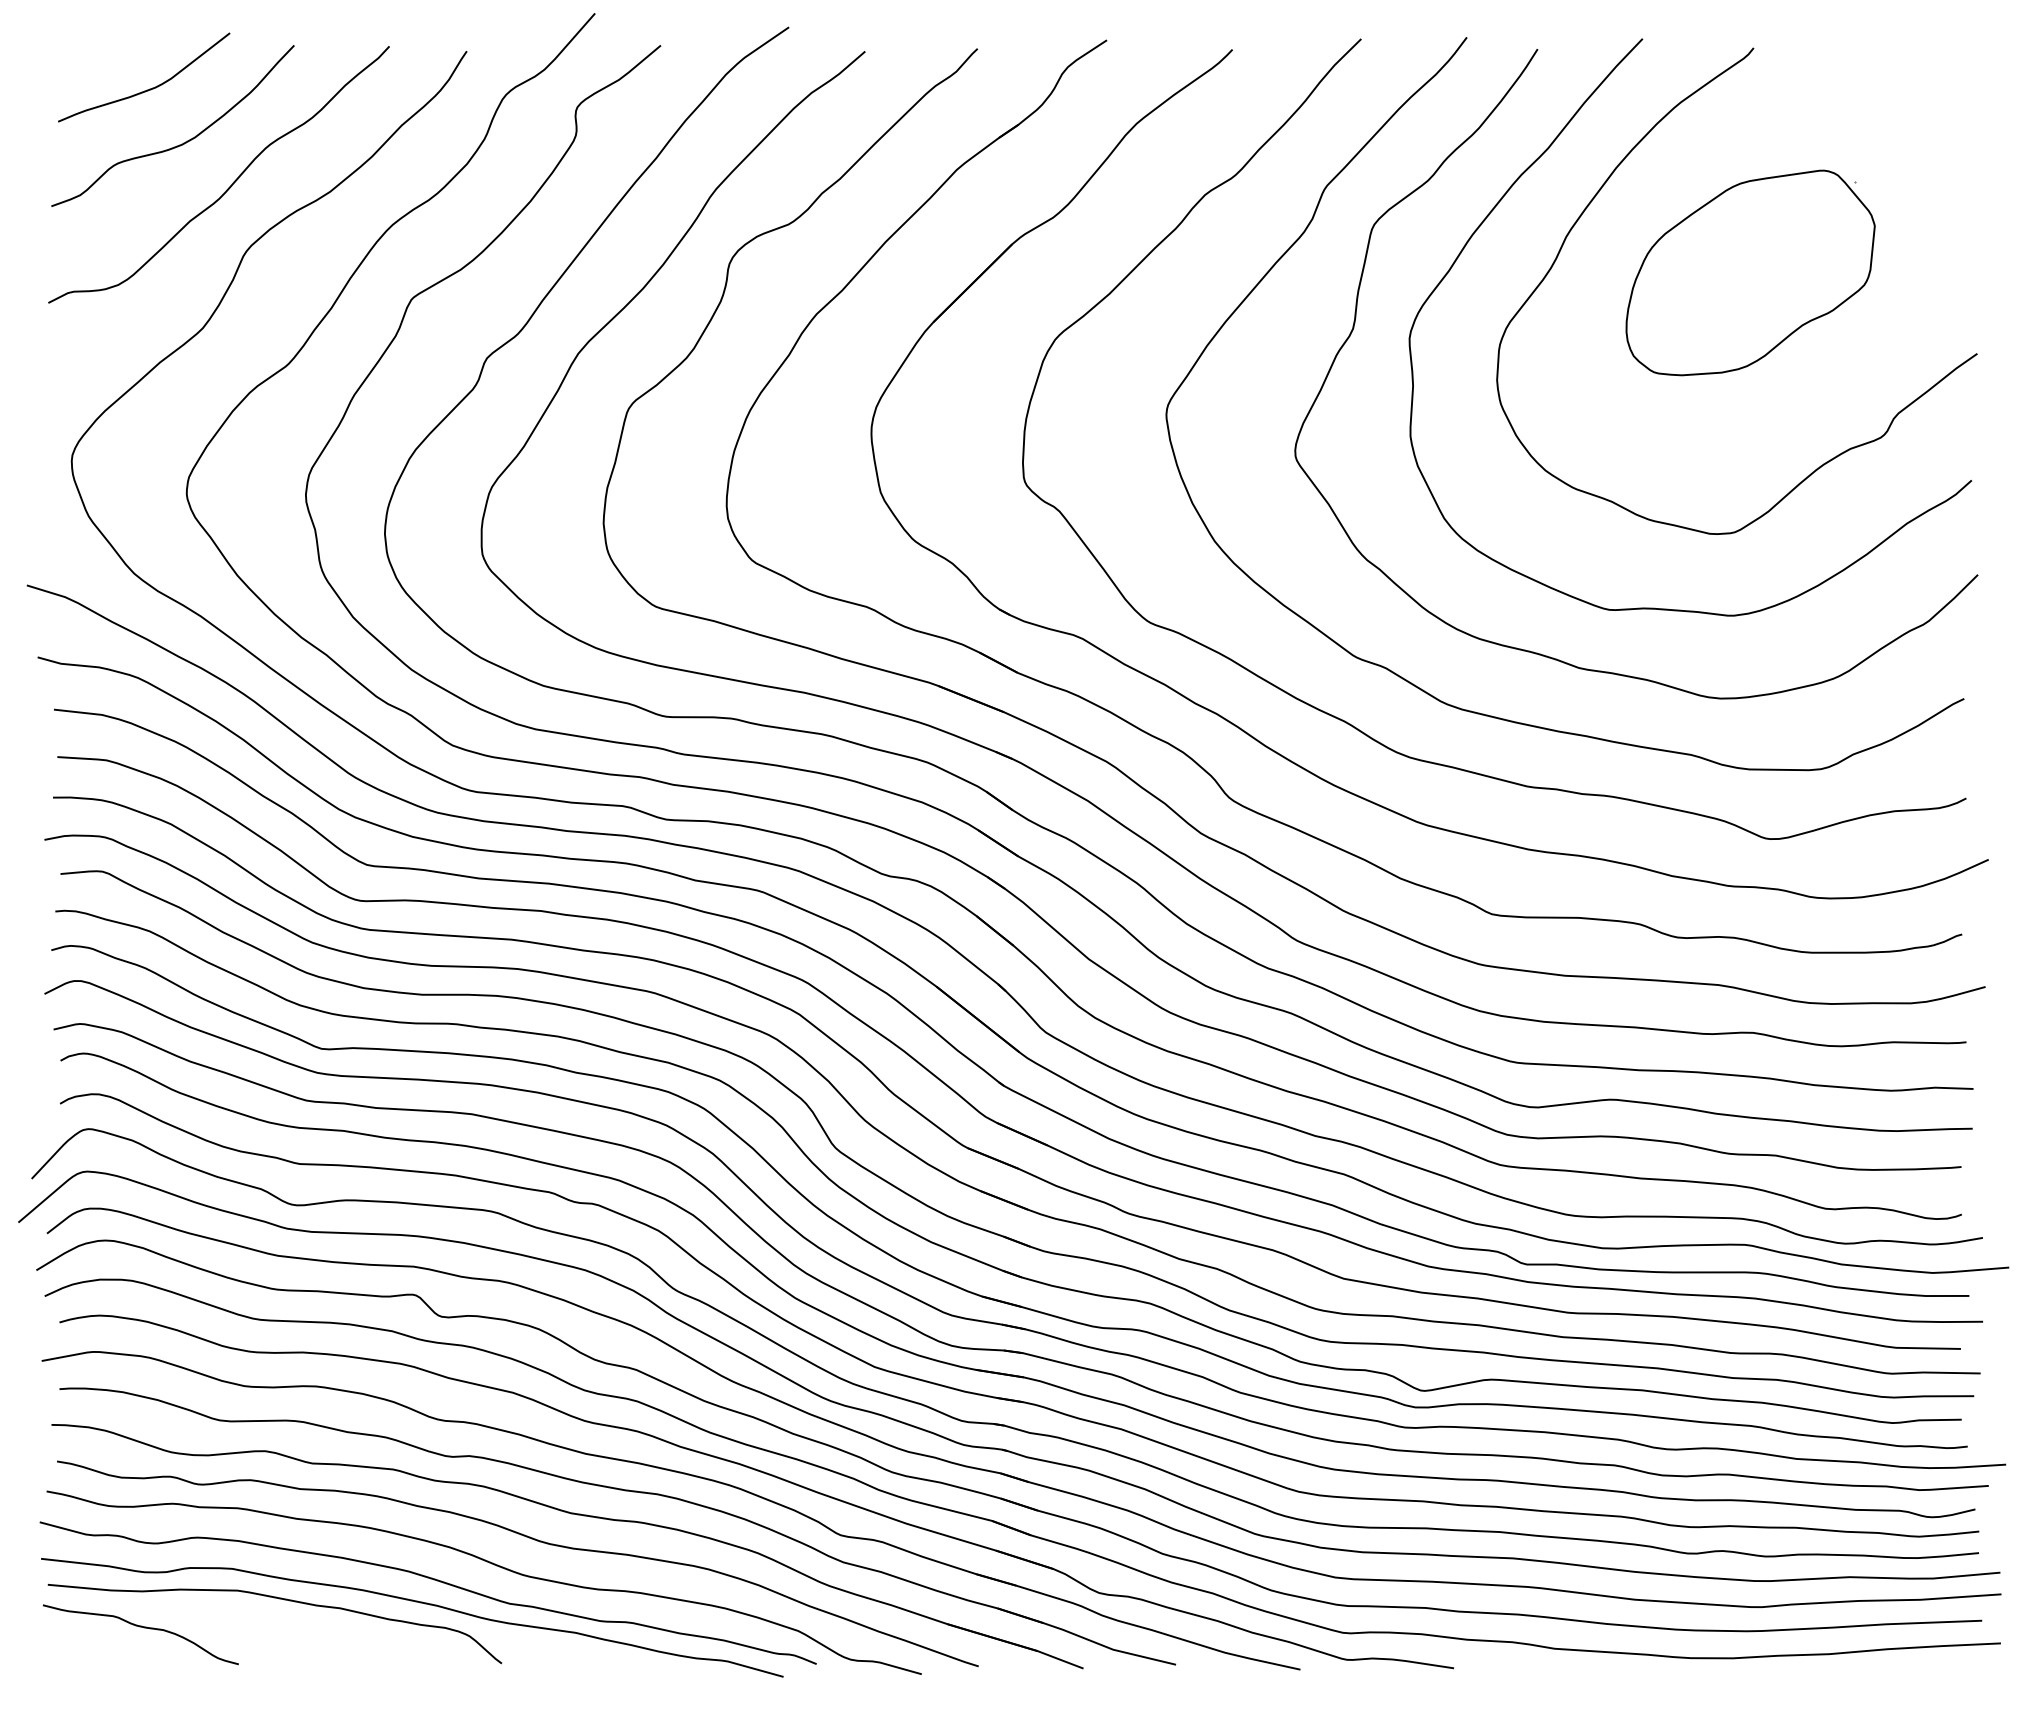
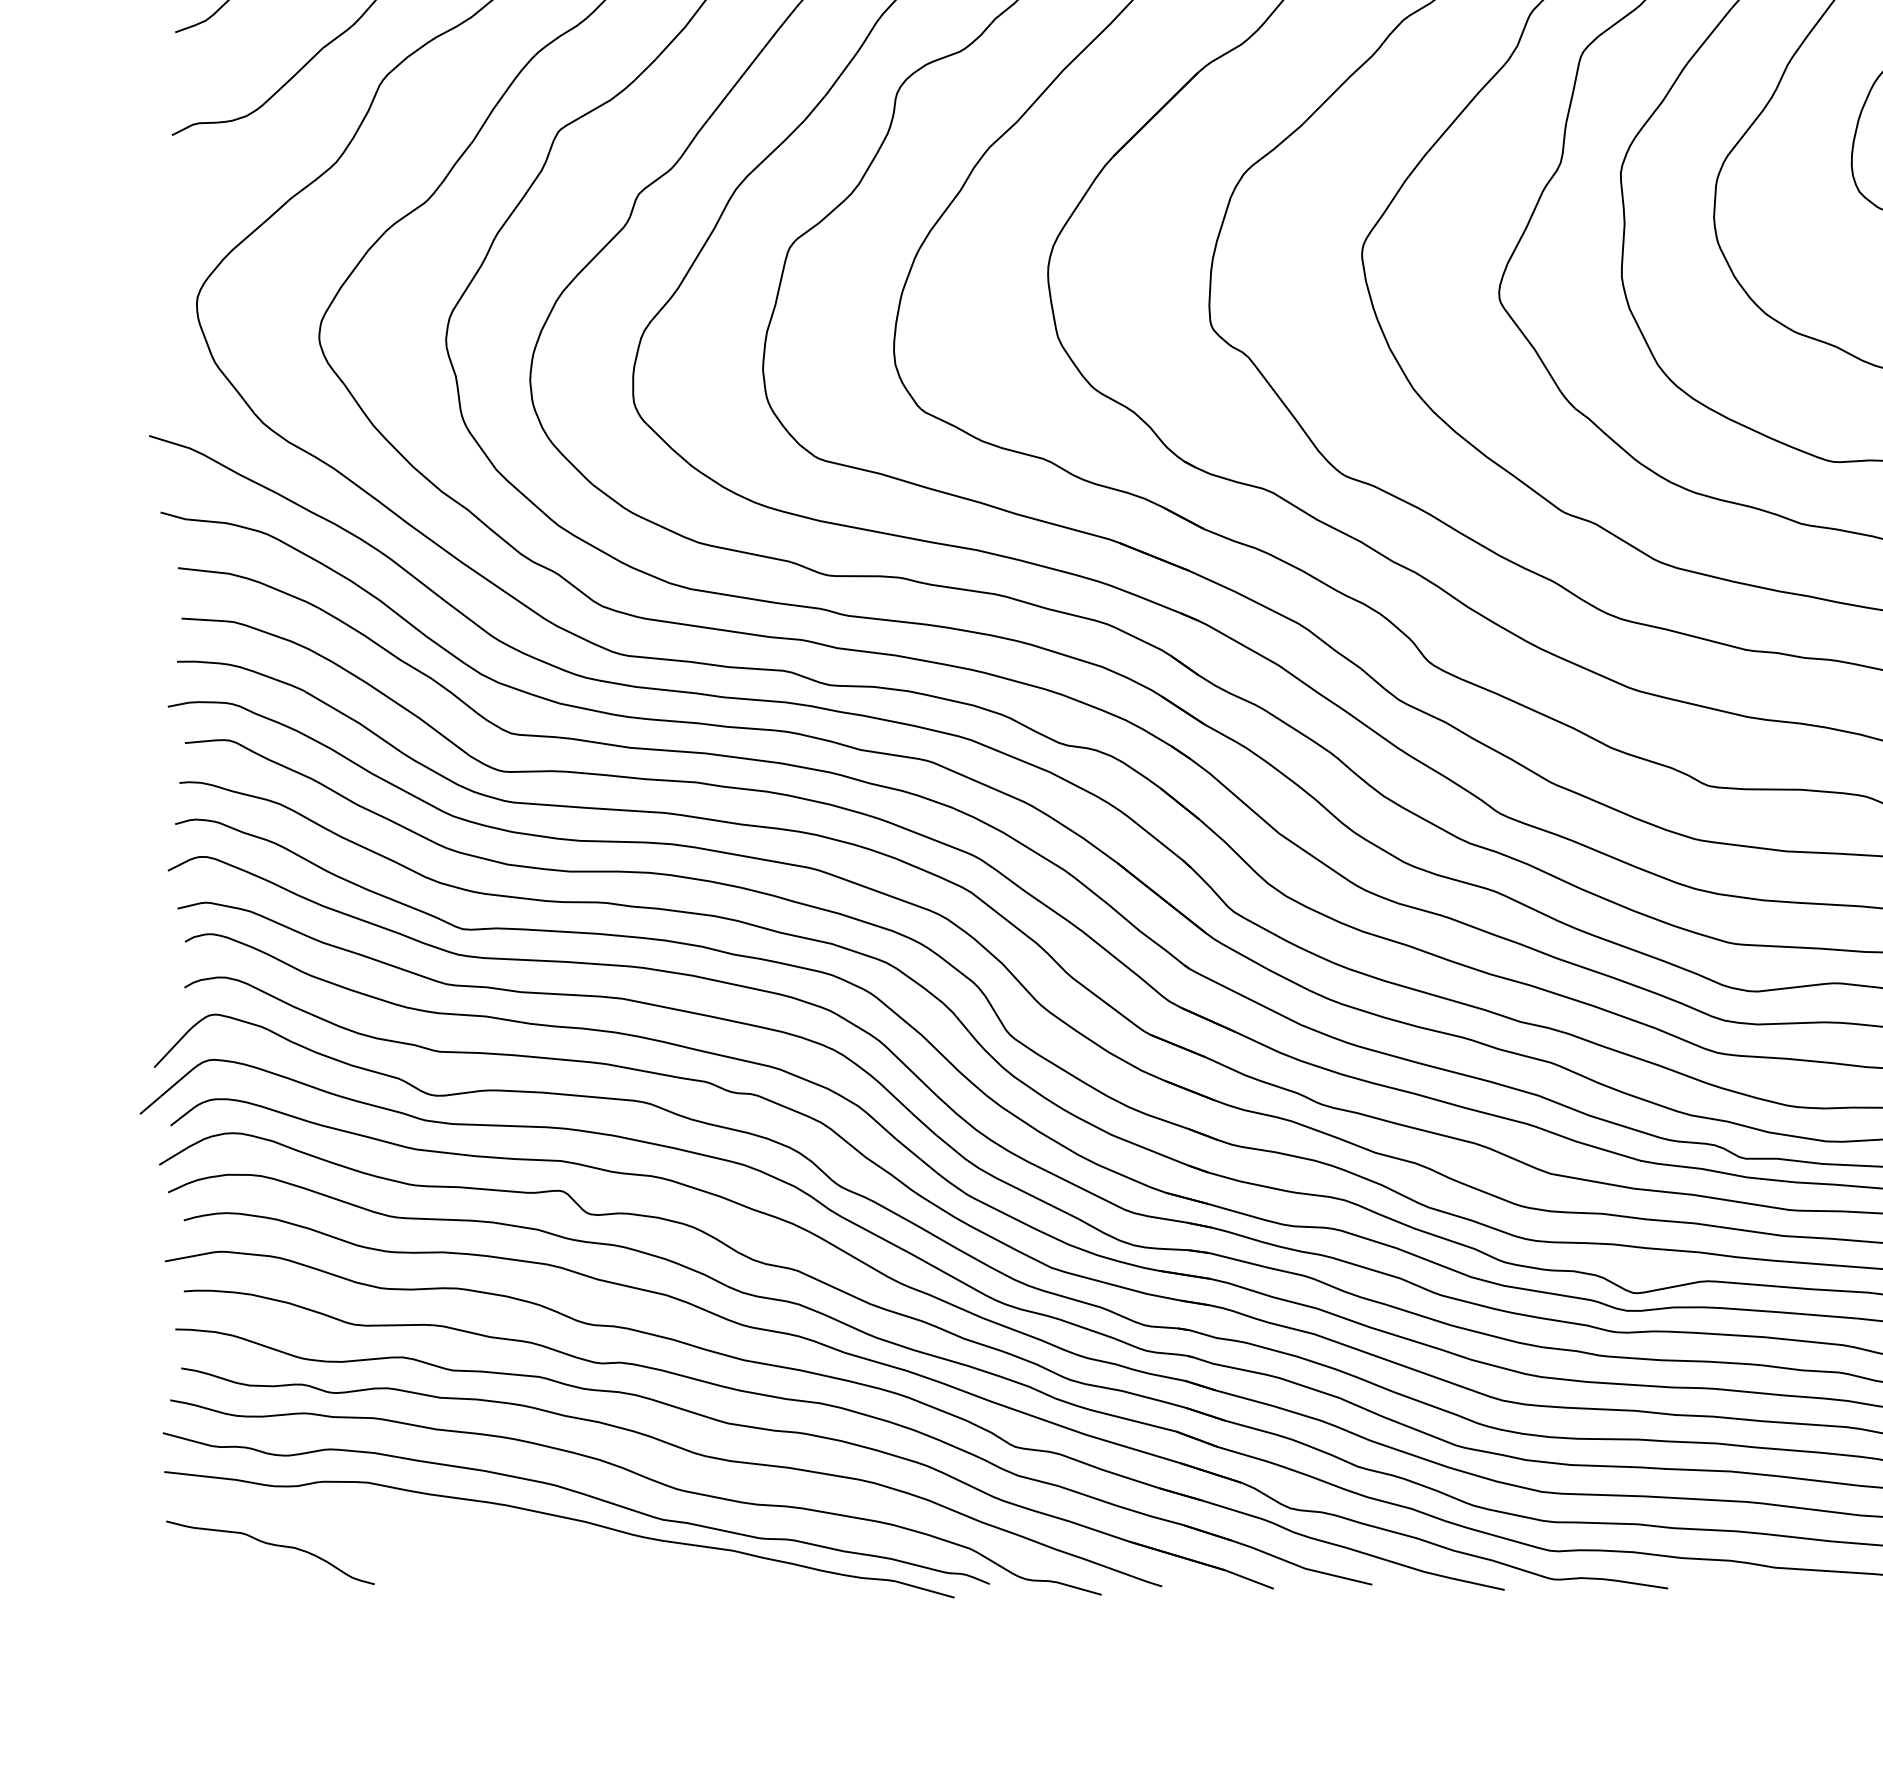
curve: (279, 1599) -> (418, 1515), removed

